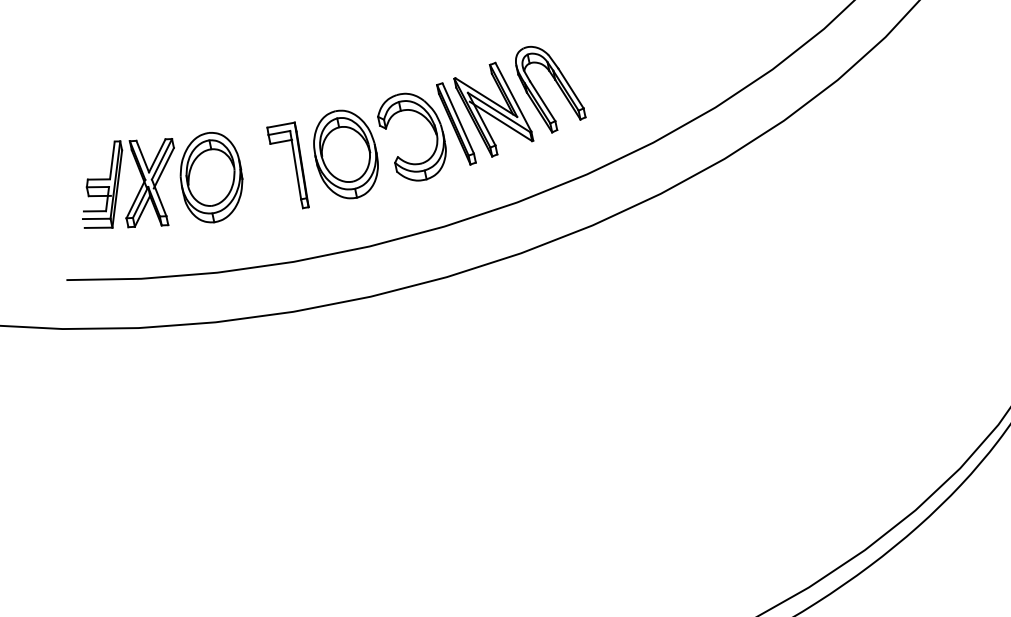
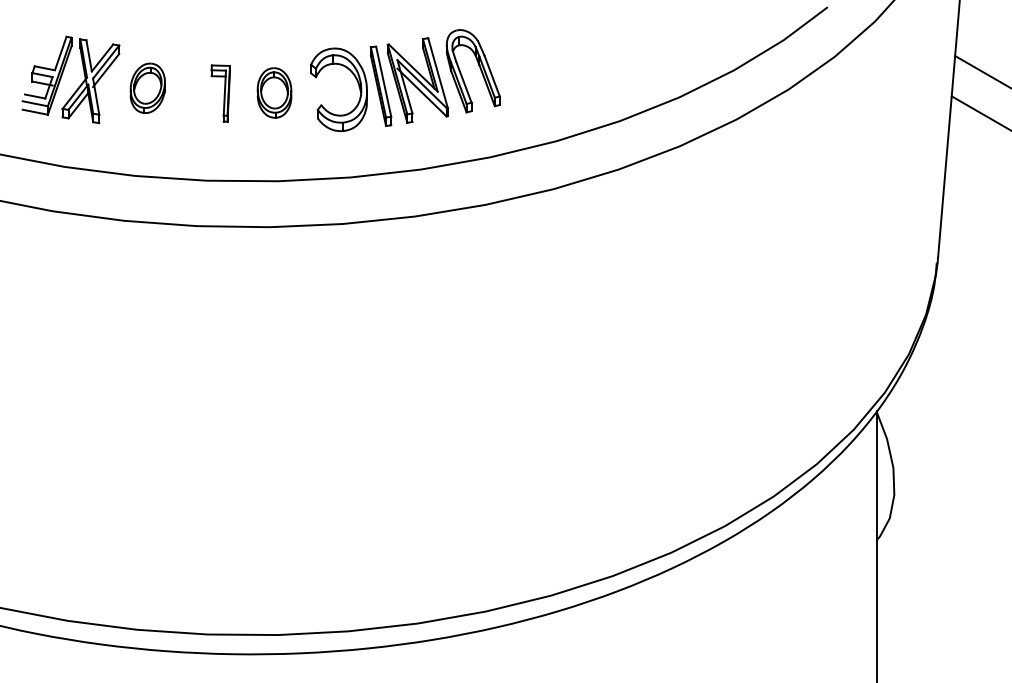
part: (345, 154) -> (274, 92), size x0.6
part: (289, 167) -> (220, 93), size x0.7
part: (211, 177) -> (147, 88), size x0.6

